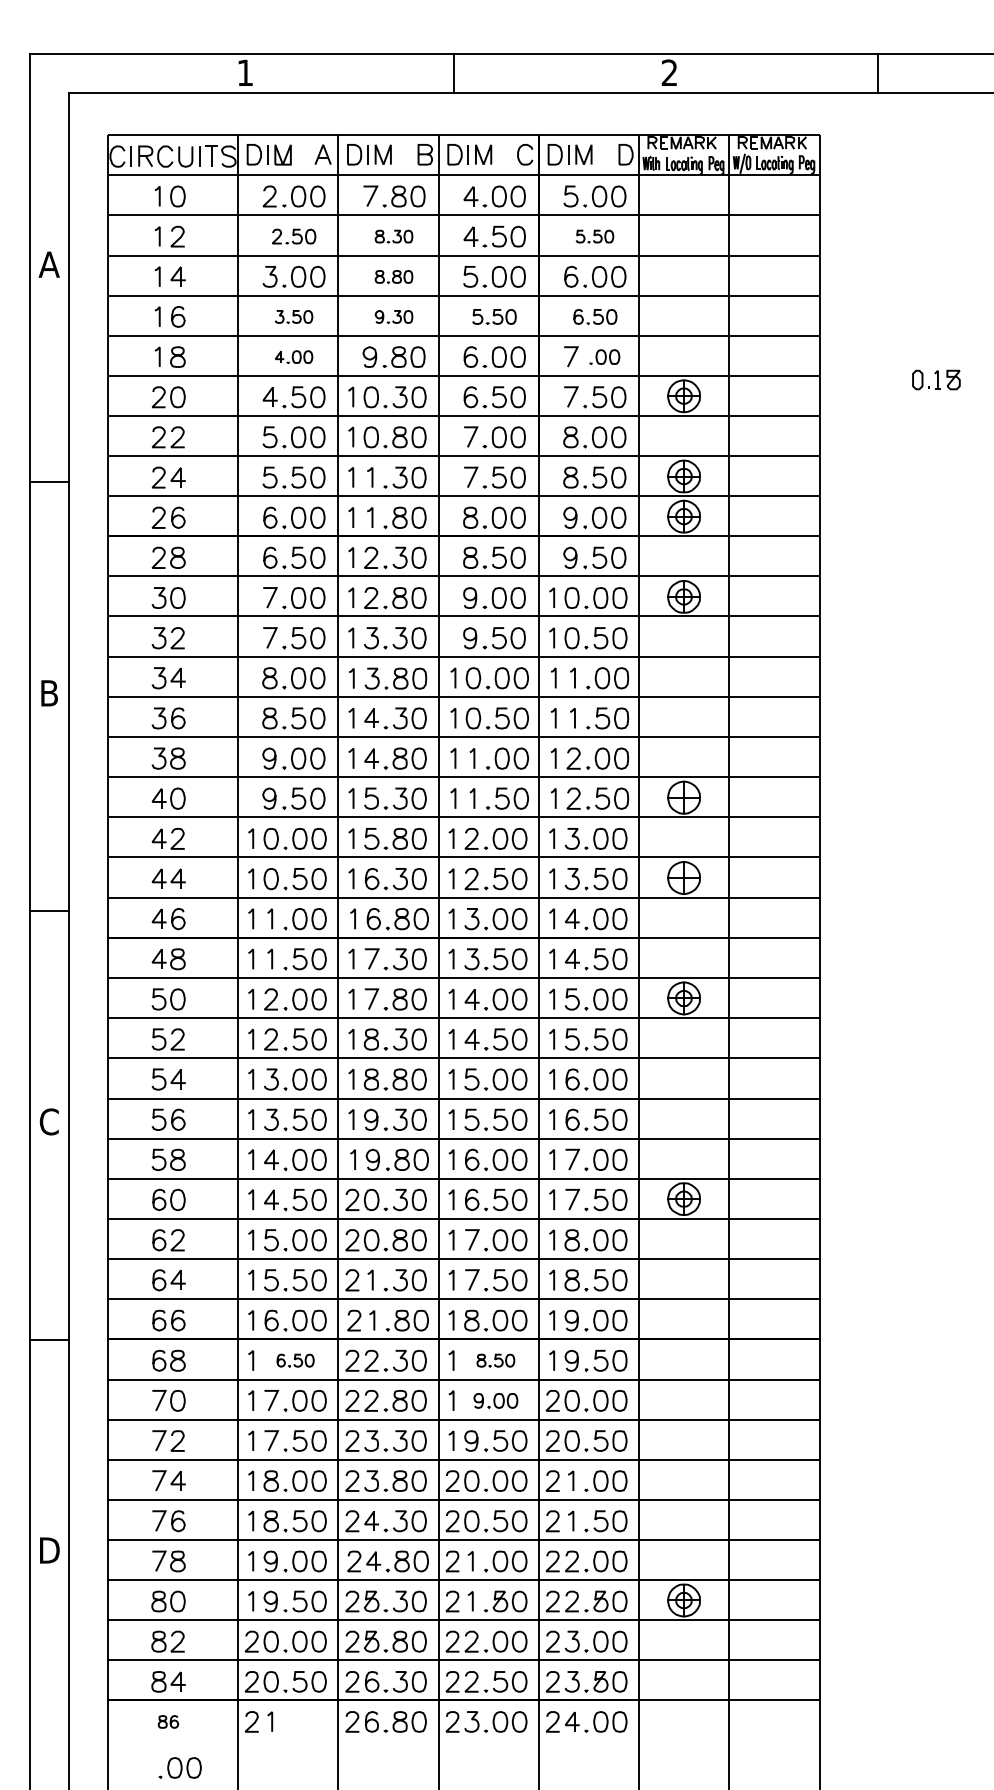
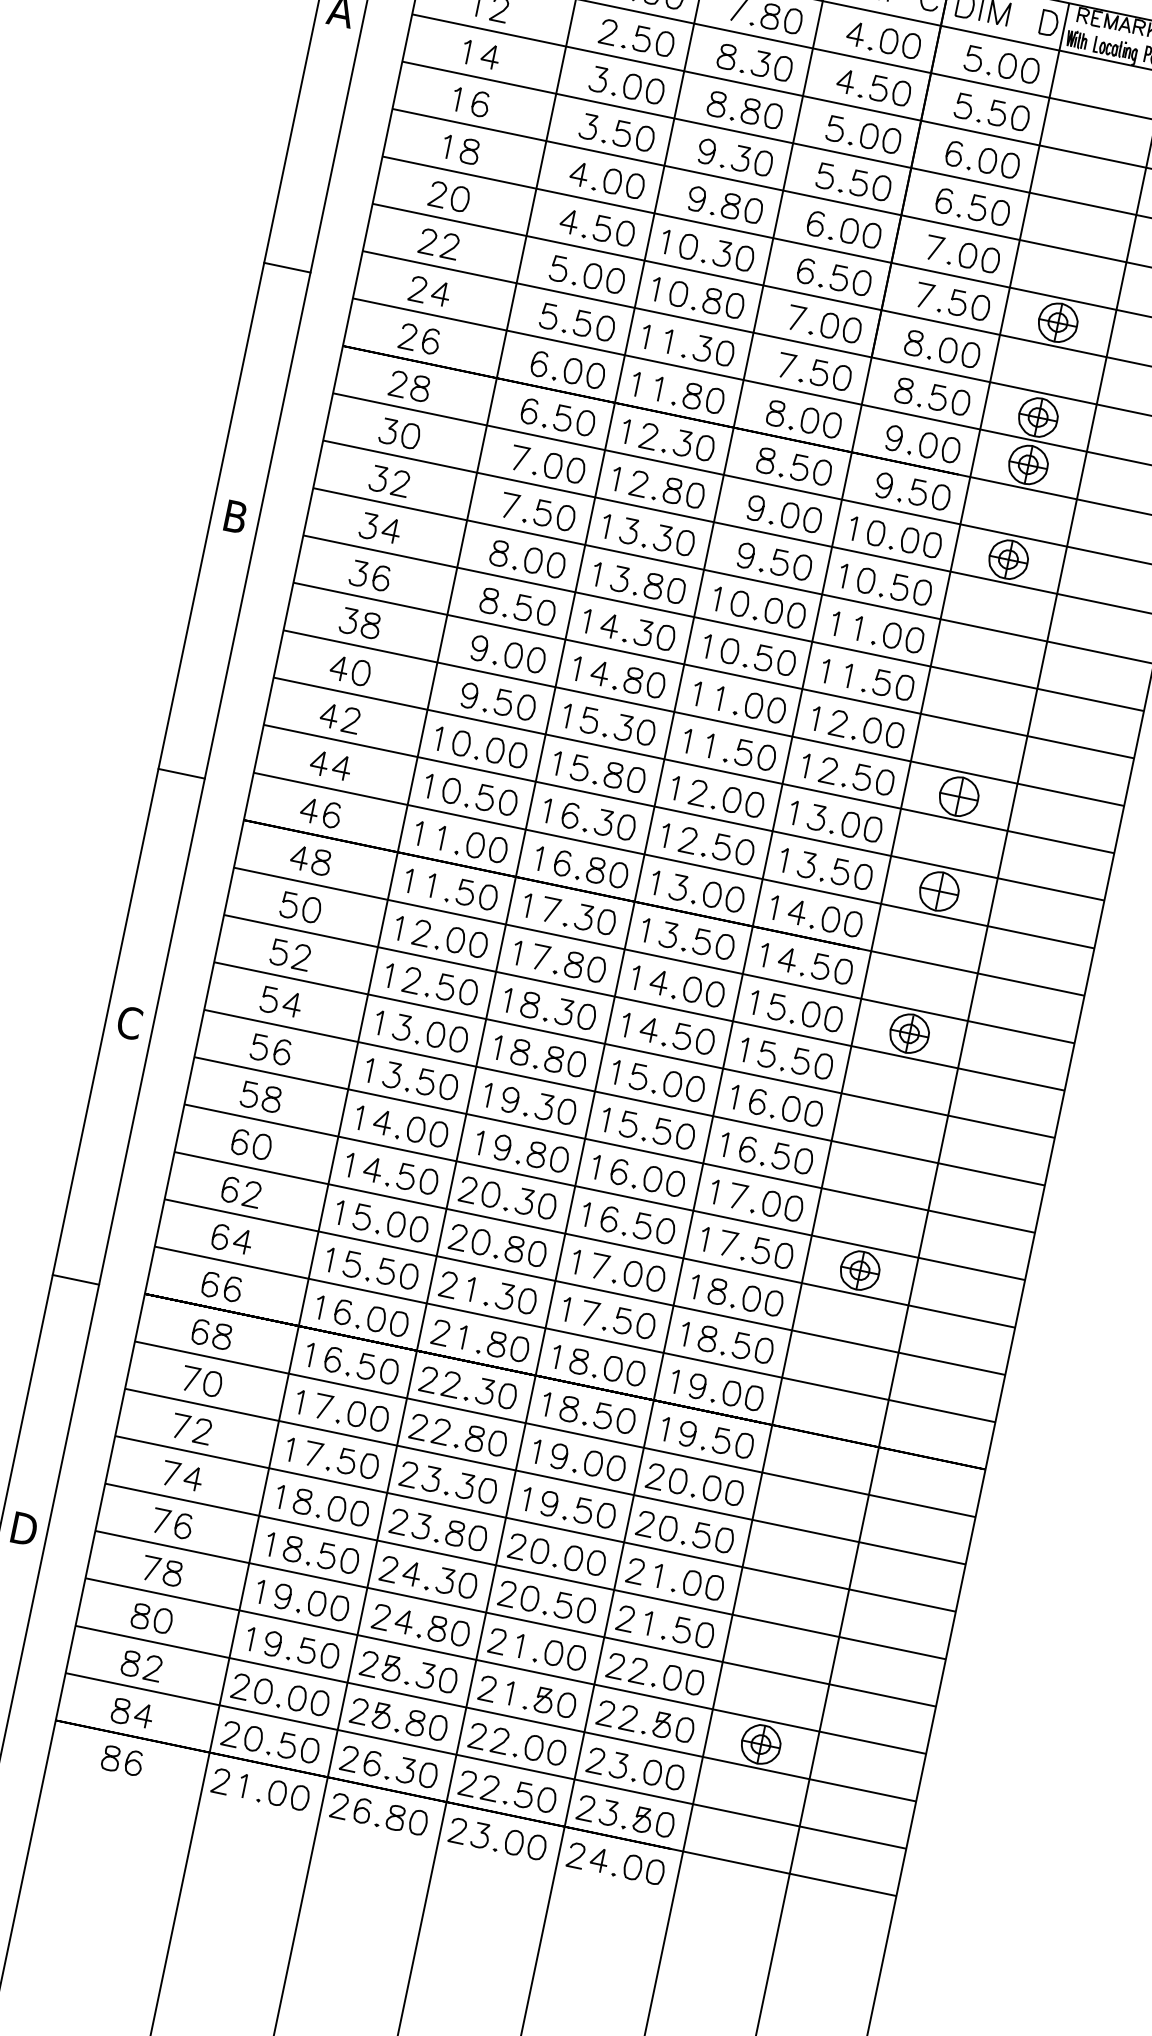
part: (293, 236) -> (636, 37), size x1.43
part: (393, 236) -> (754, 62), size x1.67
part: (594, 236) -> (991, 111), size x1.67
part: (393, 276) -> (744, 109), size x1.67
part: (293, 316) -> (616, 132), size x1.67
part: (393, 316) -> (734, 156), size x1.67
part: (494, 316) -> (853, 181), size x1.43
part: (595, 316) -> (973, 206), size x1.43
part: (293, 356) -> (606, 179), size x1.67
part: (604, 356) -> (973, 256), size x1.43
part: (295, 1360) -> (361, 1365), size x1.67
part: (495, 1360) -> (597, 1414), size x1.67
part: (495, 1400) -> (587, 1461), size x1.43
part: (168, 1721) -> (122, 1760), size x1.67
part: (179, 1767) -> (283, 1793), moved

